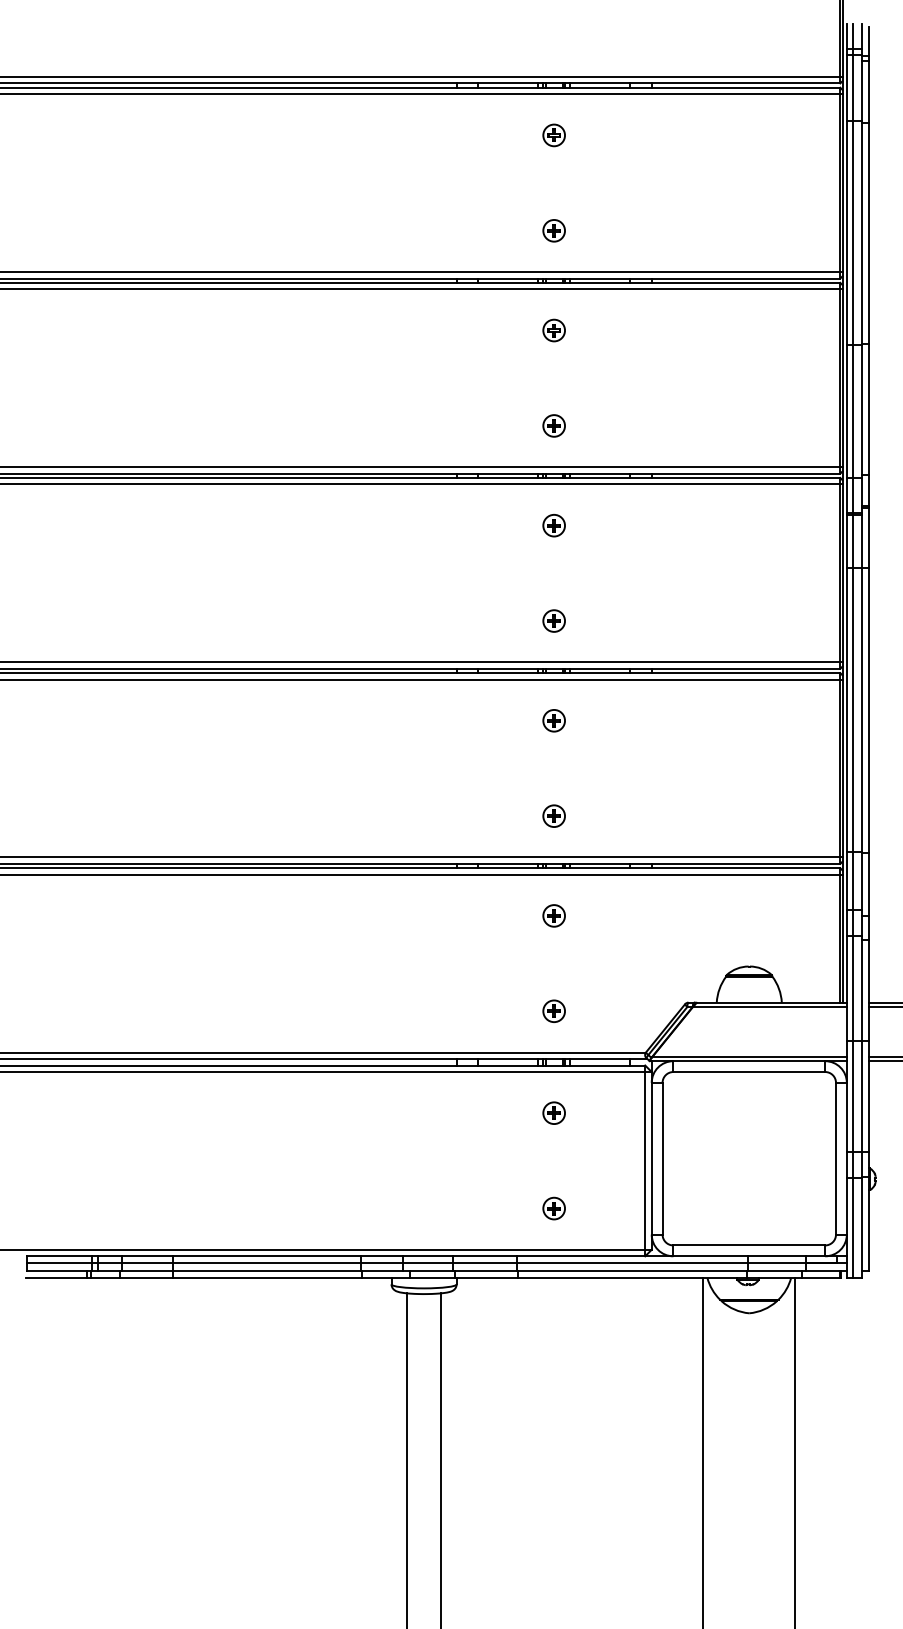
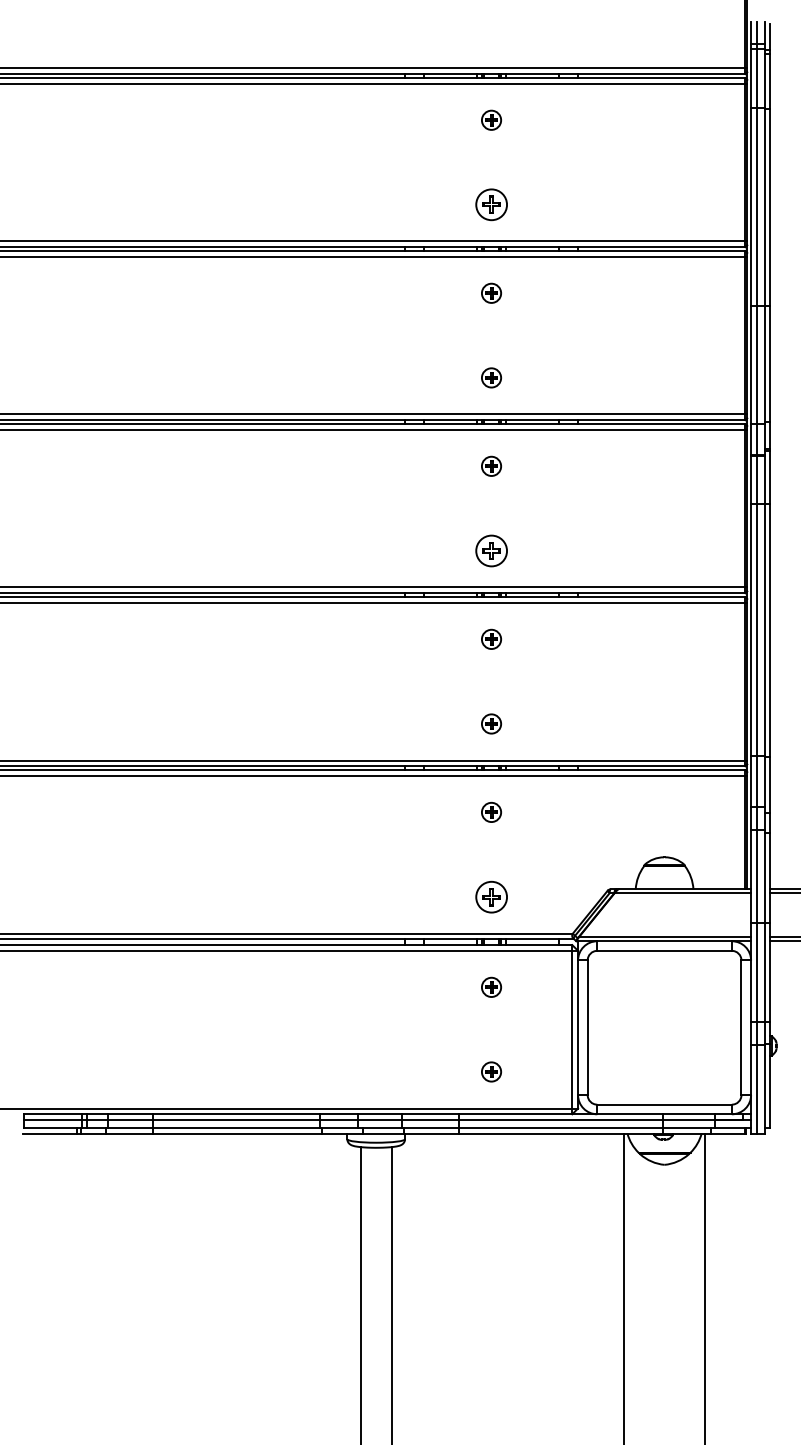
part: (553, 230) -> (490, 204), size x1.6
part: (553, 620) -> (490, 550), size x1.6
part: (553, 1010) -> (490, 896), size x1.6

